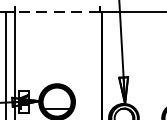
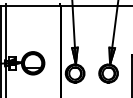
line: (57, 11) -> (33, 6), dashed -> solid

